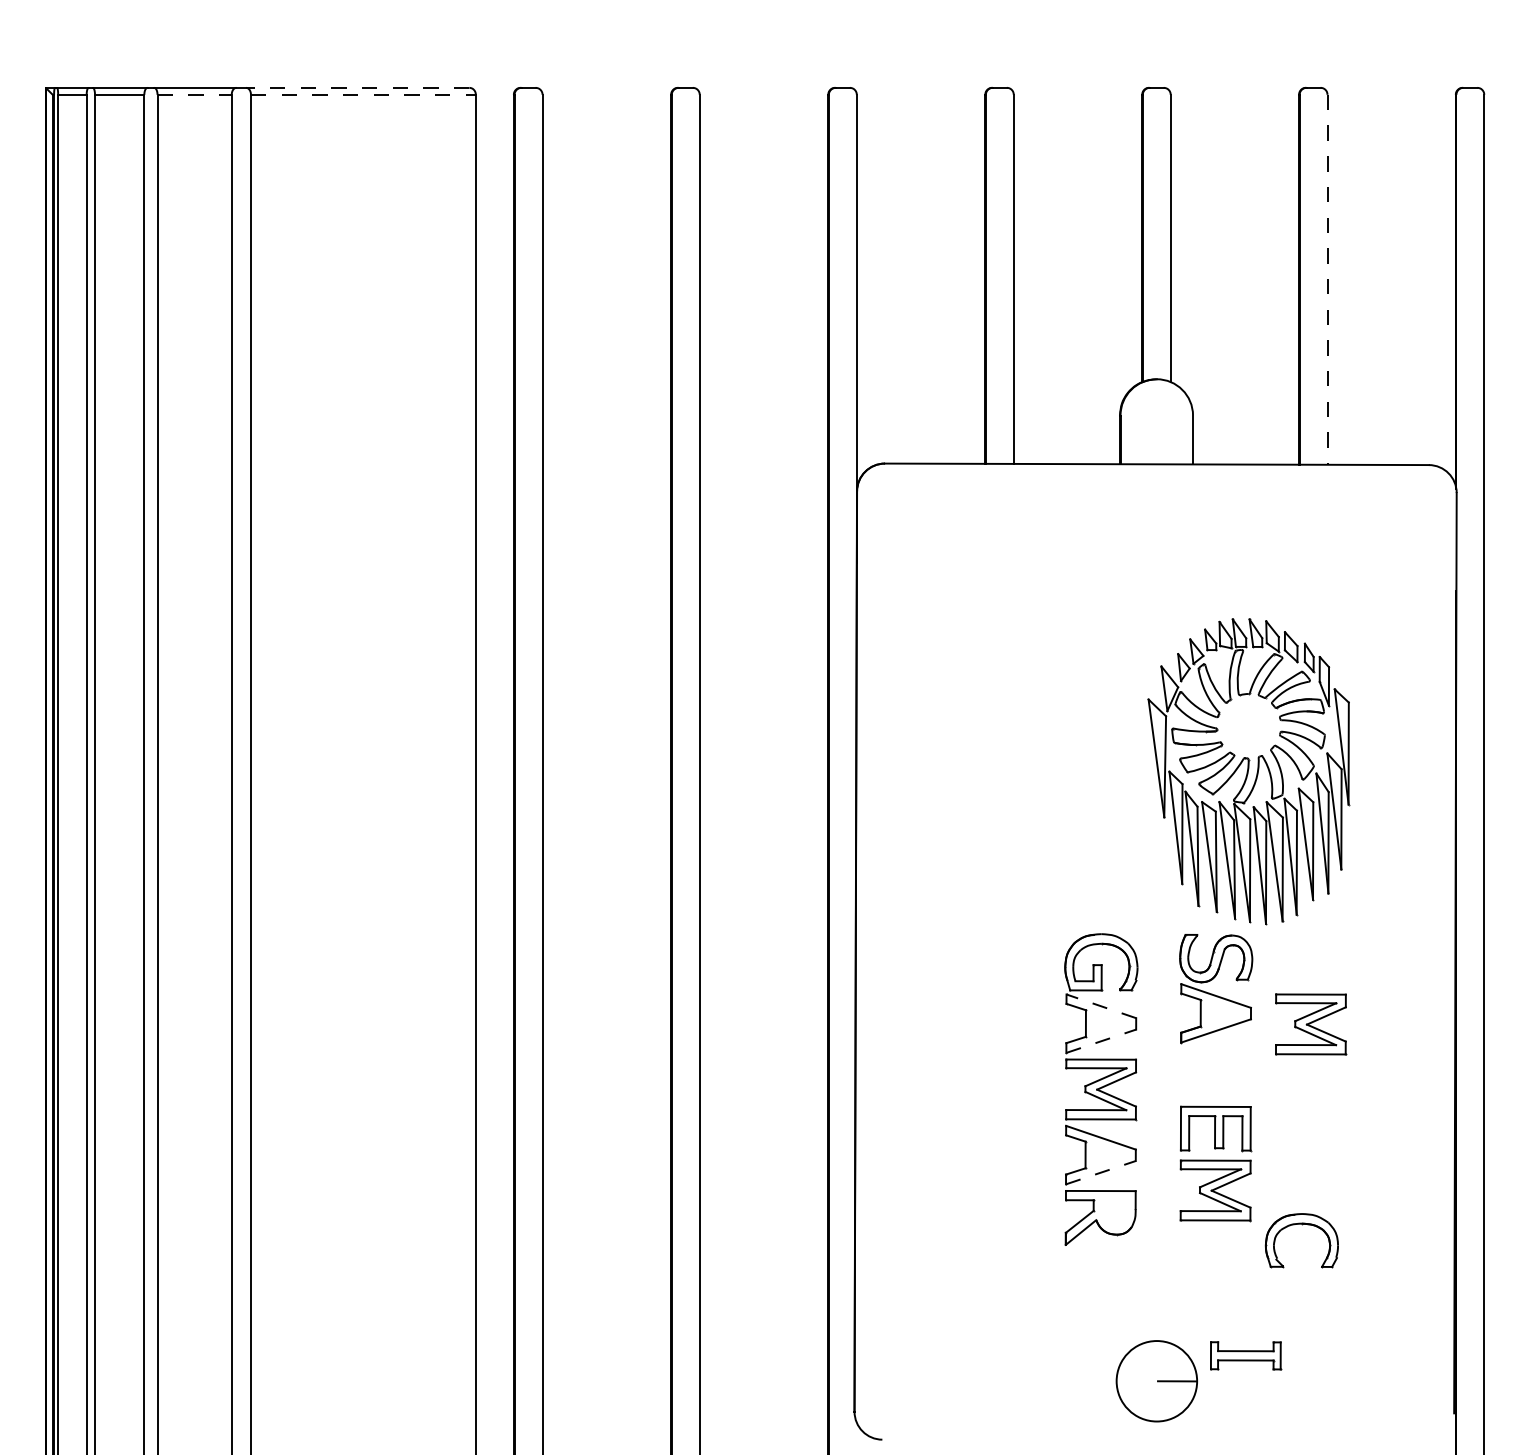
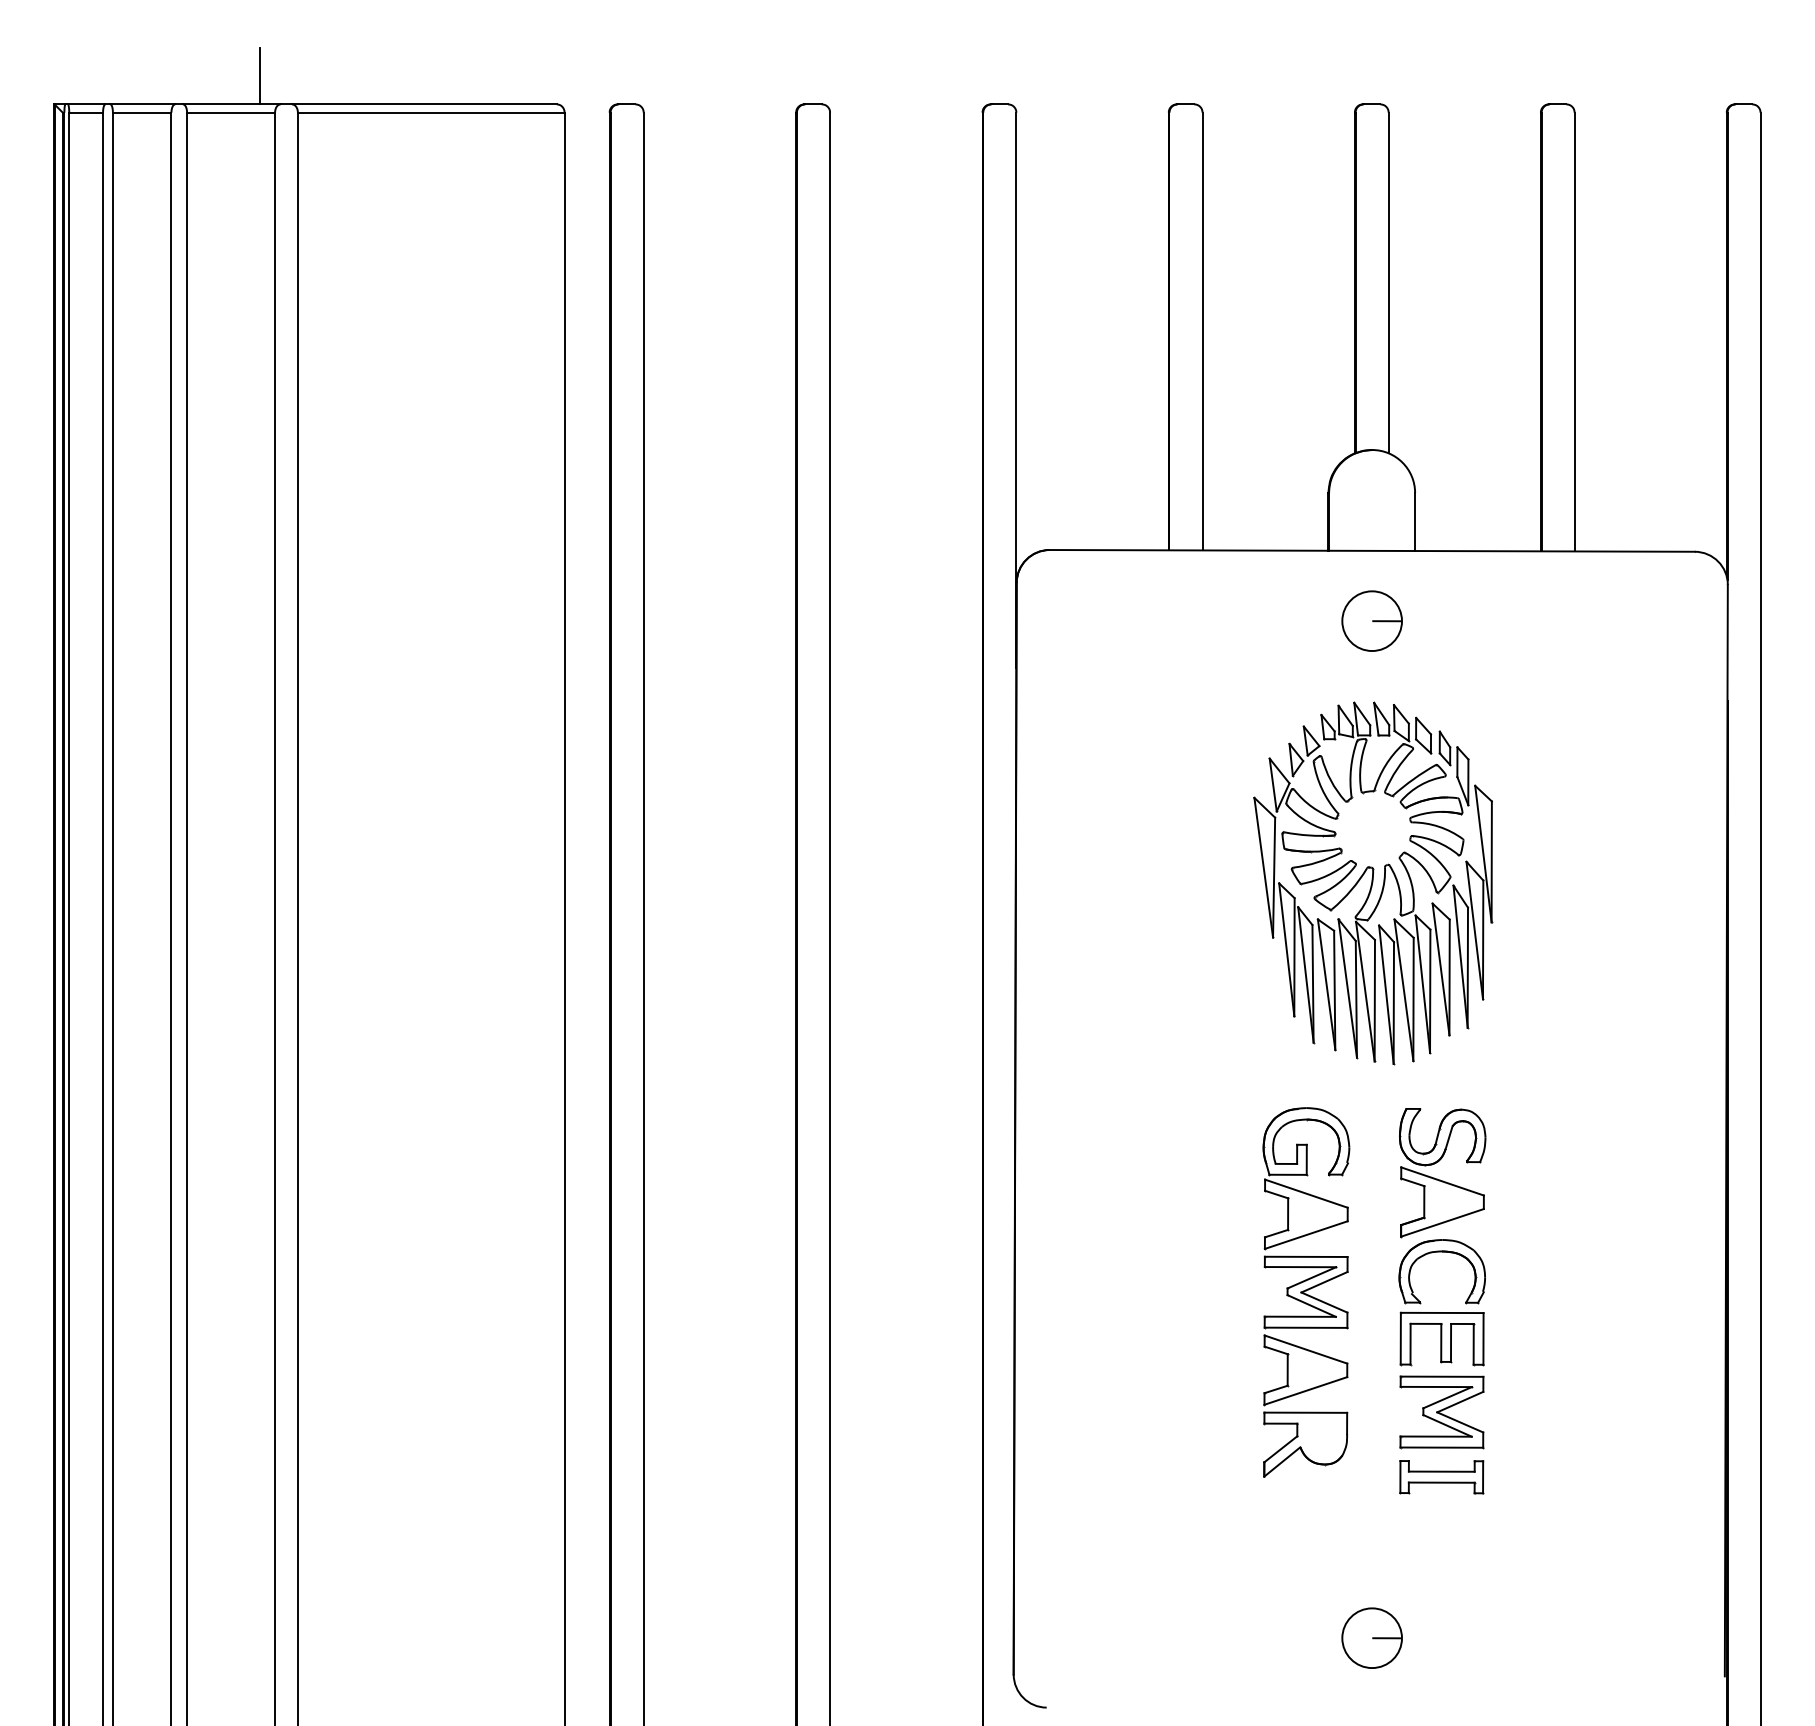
line: (218, 64) -> (259, 76), added
line: (356, 87) -> (423, 104), dashed -> solid
line: (194, 94) -> (231, 112), dashed -> solid
line: (363, 94) -> (431, 112), dashed -> solid
line: (1327, 280) -> (1574, 332), dashed -> solid
part: (1156, 523) -> (1371, 620), added
part: (1248, 771) -> (1373, 883), moved
line: (1101, 1006) -> (1306, 1193), dashed -> solid
part: (1310, 1024) -> (1554, 1215), removed
line: (1101, 1041) -> (1306, 1235), dashed -> solid
line: (1100, 1172) -> (1305, 1390), dashed -> solid
part: (1301, 1224) -> (1441, 1252), moved
part: (1245, 1356) -> (1441, 1477), moved
part: (1156, 1380) -> (1371, 1637), size x0.62

